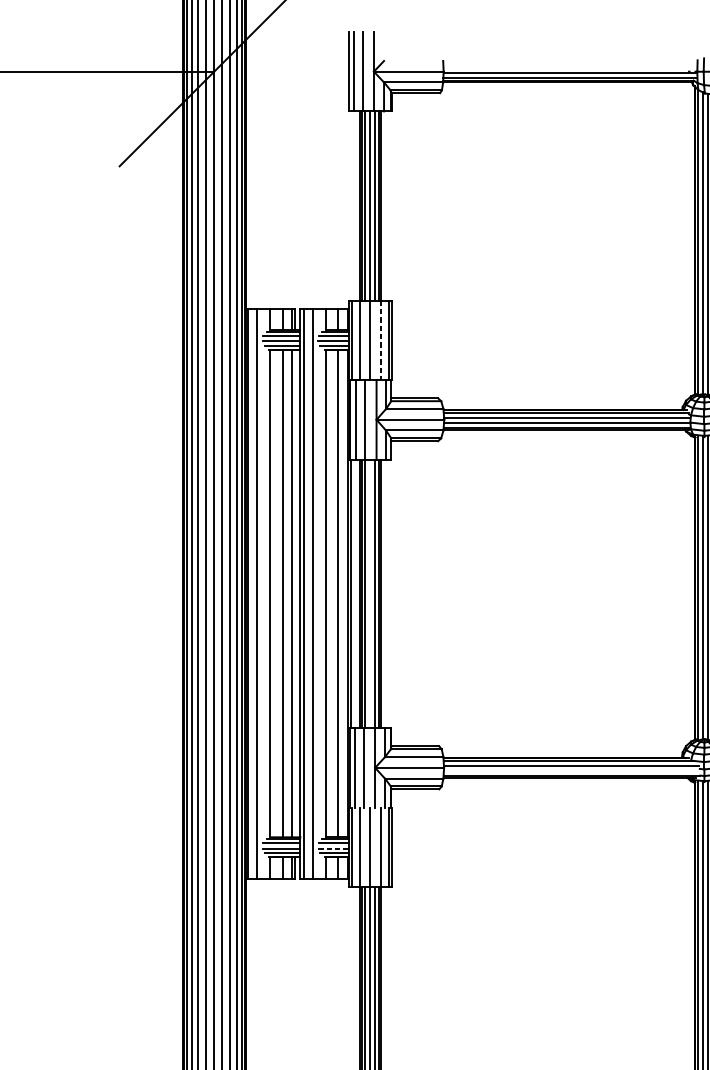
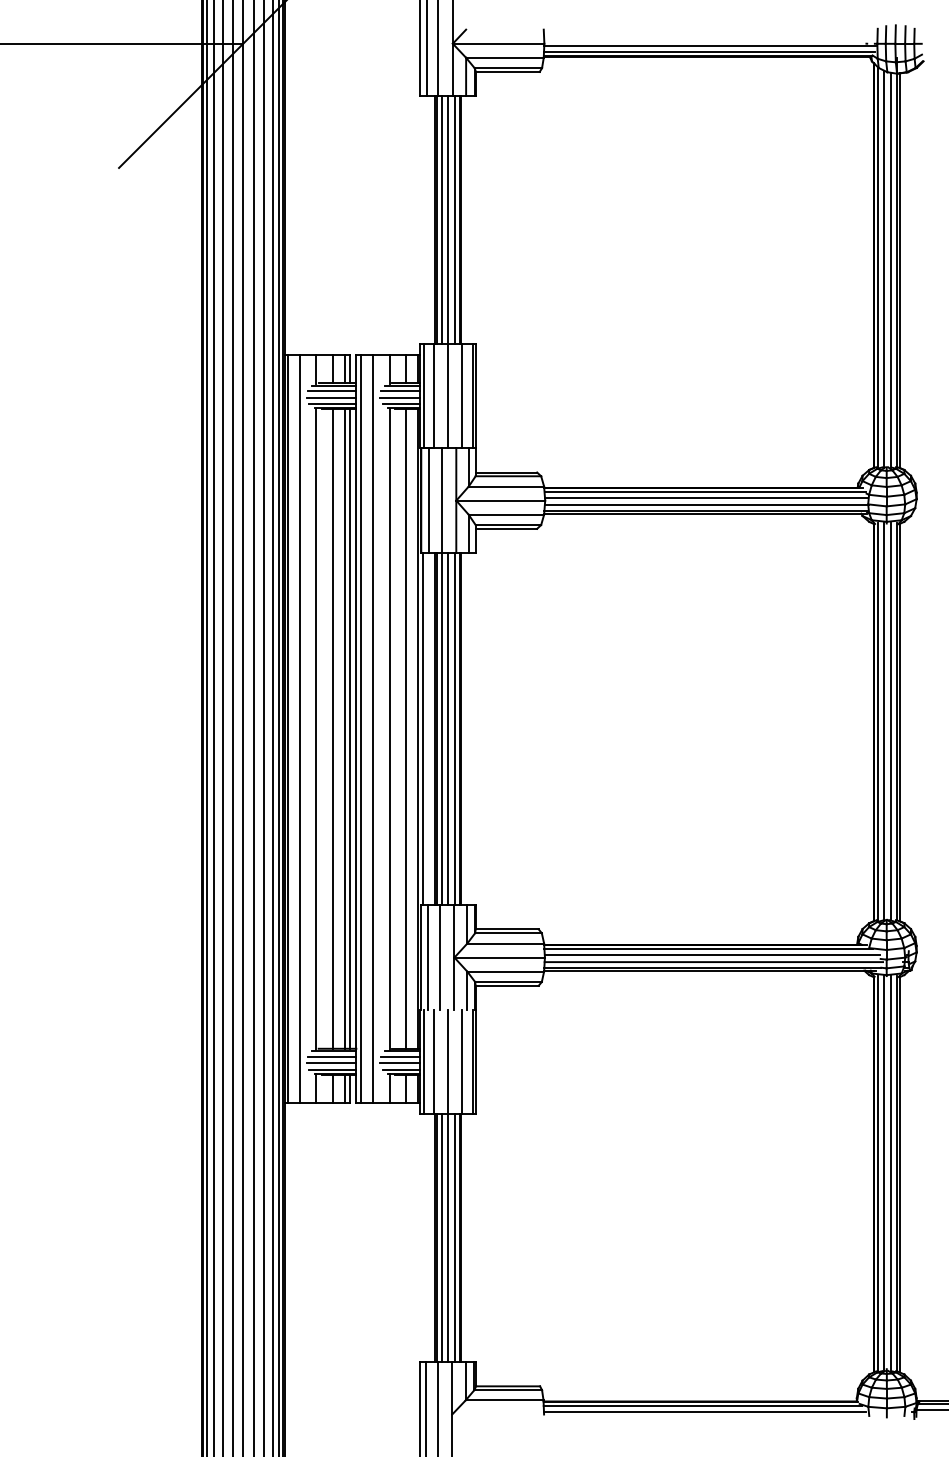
line: (381, 340) -> (462, 396), dashed -> solid
line: (295, 593) -> (349, 728), added
line: (370, 593) -> (448, 728), added
line: (572, 771) -> (713, 962), added
line: (334, 848) -> (400, 1063), dashed -> solid

